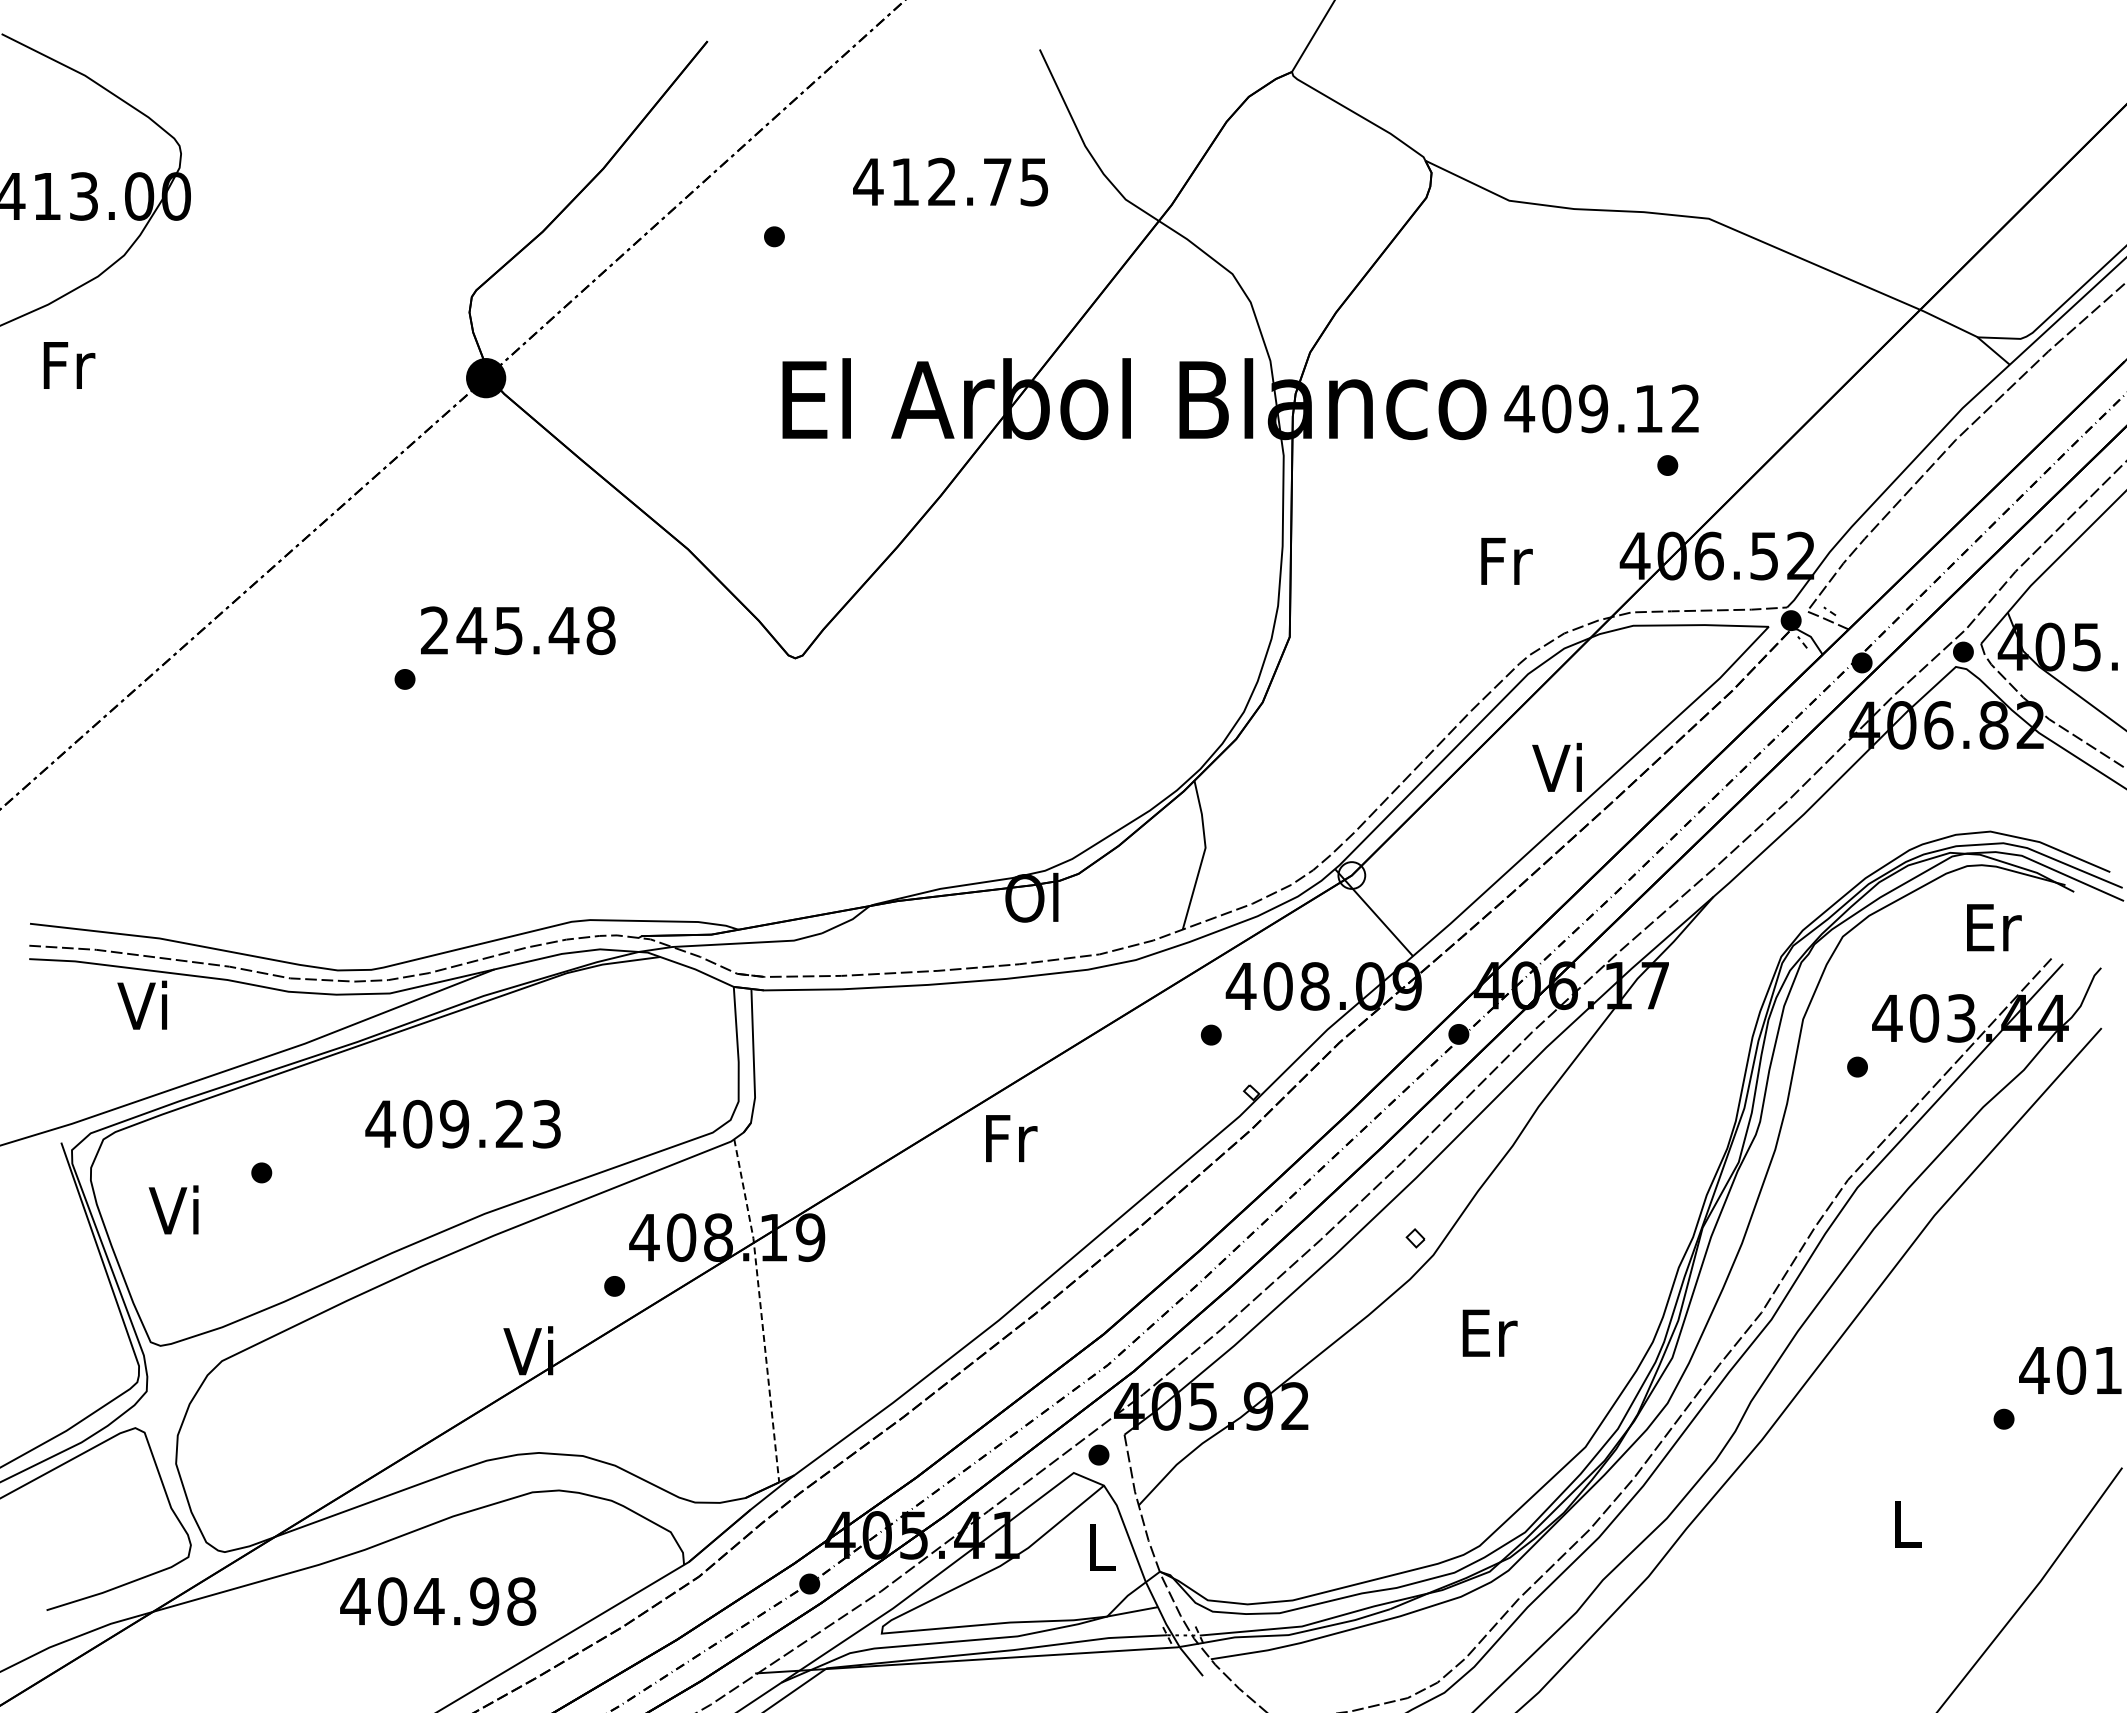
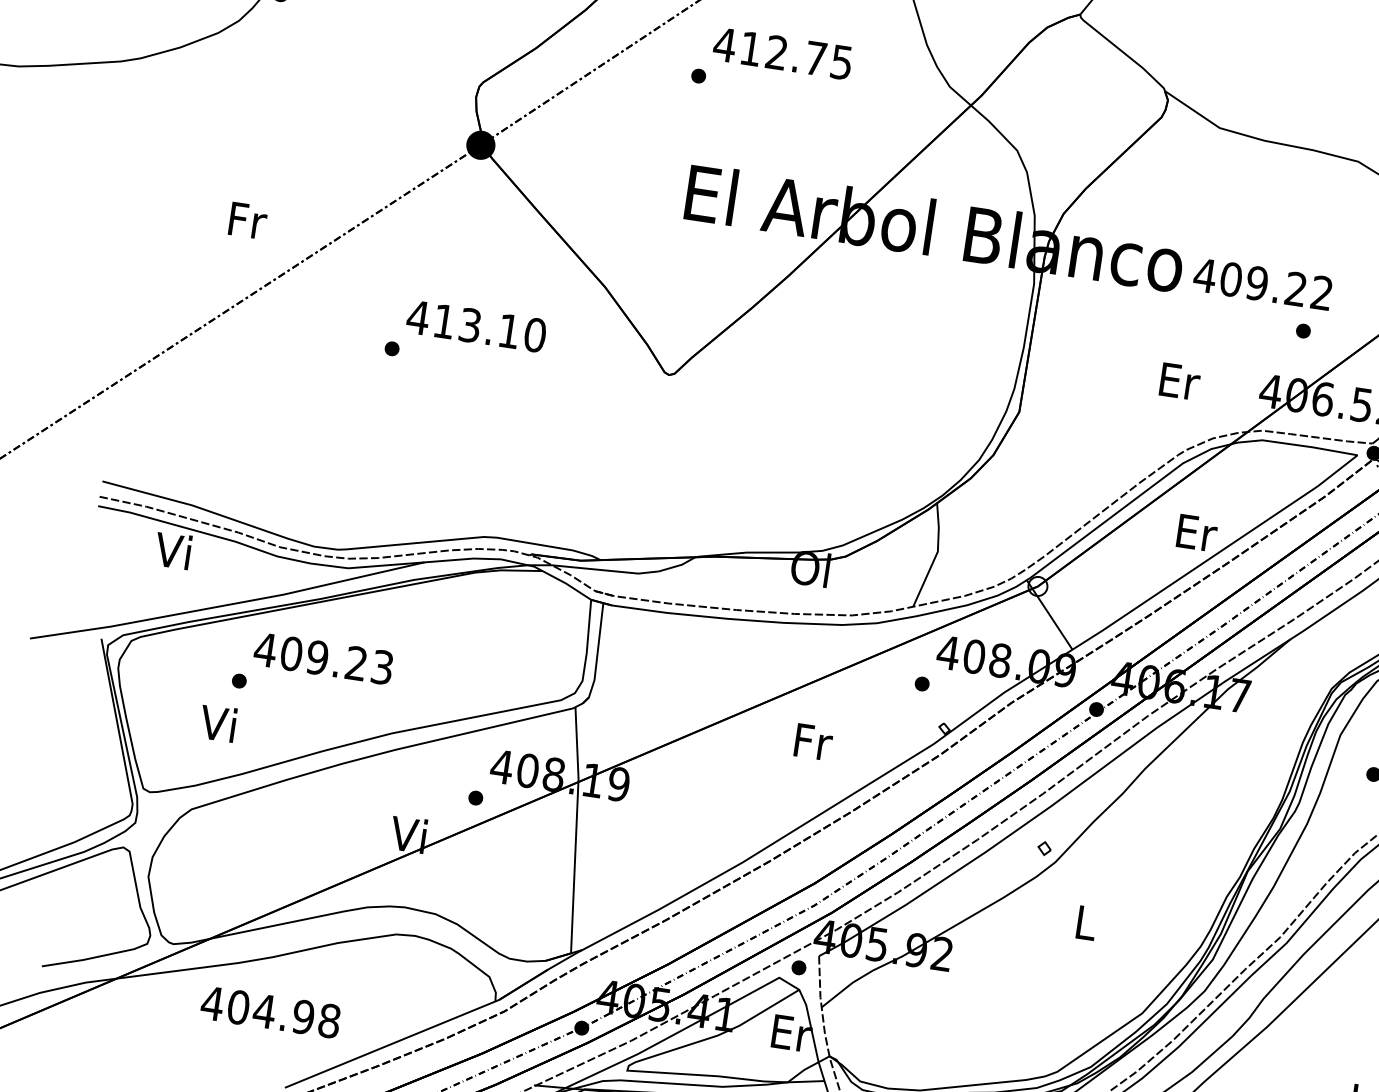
text: (950, 181) -> (782, 53), moved
text: (69, 365) -> (248, 220), moved
text: (1648, 408) -> (1295, 288), 409.12 -> 409.22
text: (1506, 560) -> (1179, 380), Fr -> Er
text: (517, 630) -> (476, 326), 245.48 -> 413.10
text: (1560, 766) -> (1196, 531), Vi -> Er
text: (462, 1123) -> (323, 658), moved
text: (1011, 1138) -> (813, 742), moved
text: (173, 1209) -> (217, 722), moved
line: (760, 1309) -> (576, 829), dashed -> solid
text: (1489, 1332) -> (1086, 922), Er -> L
text: (1103, 1547) -> (792, 1033), L -> Er
text: (438, 1601) -> (270, 1012), moved

